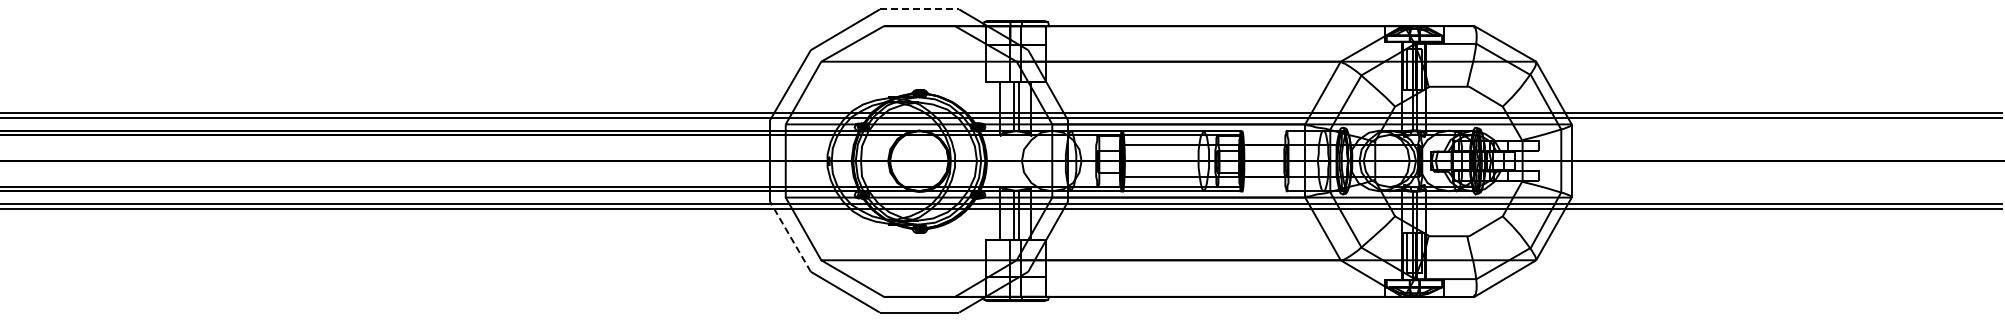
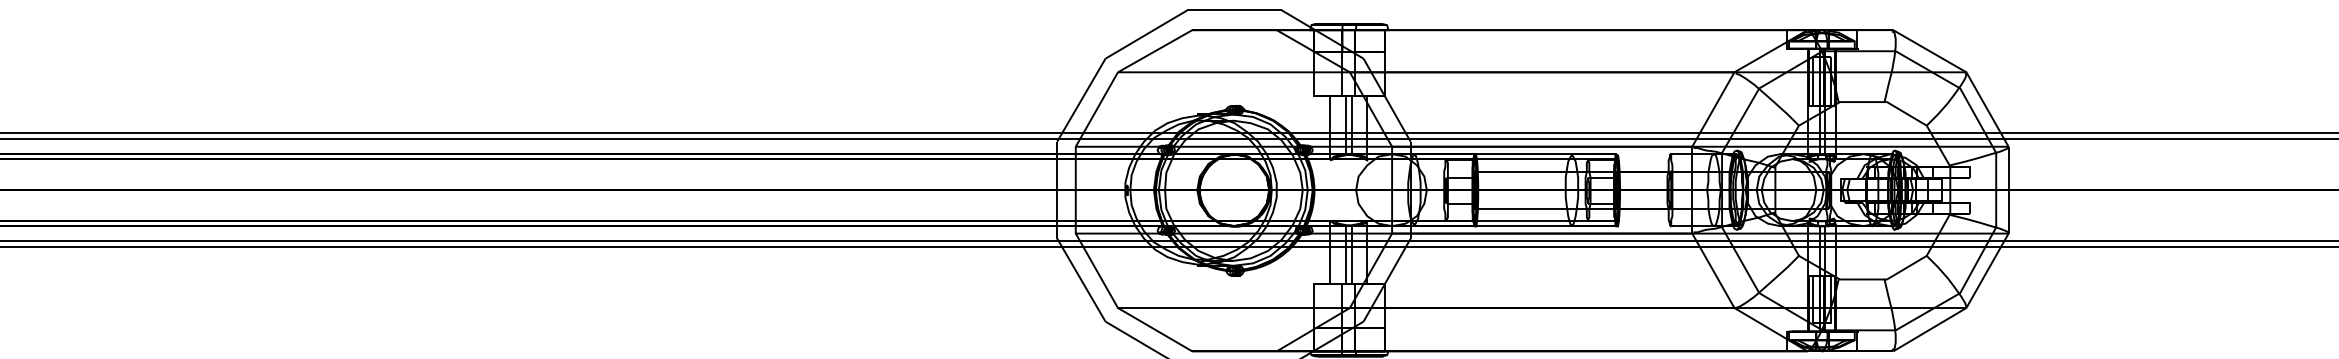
line: (919, 9) -> (1234, 10), dashed -> solid
line: (790, 236) -> (1081, 279), dashed -> solid

